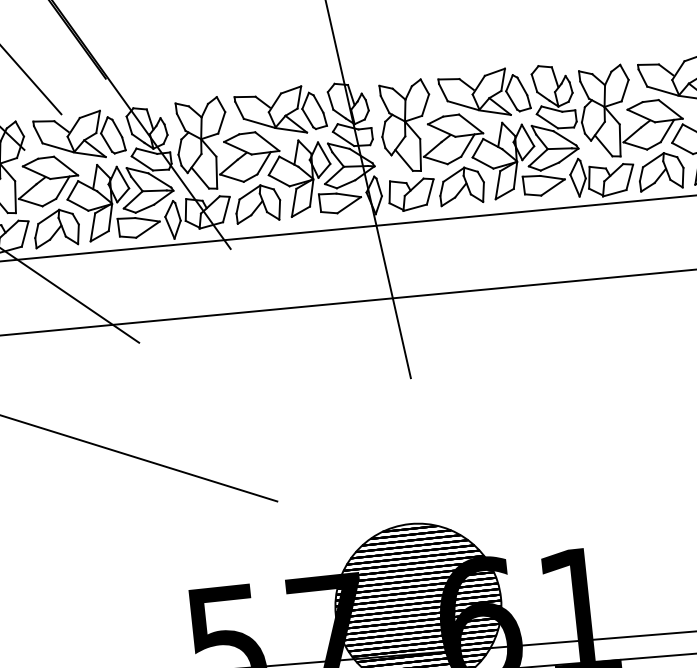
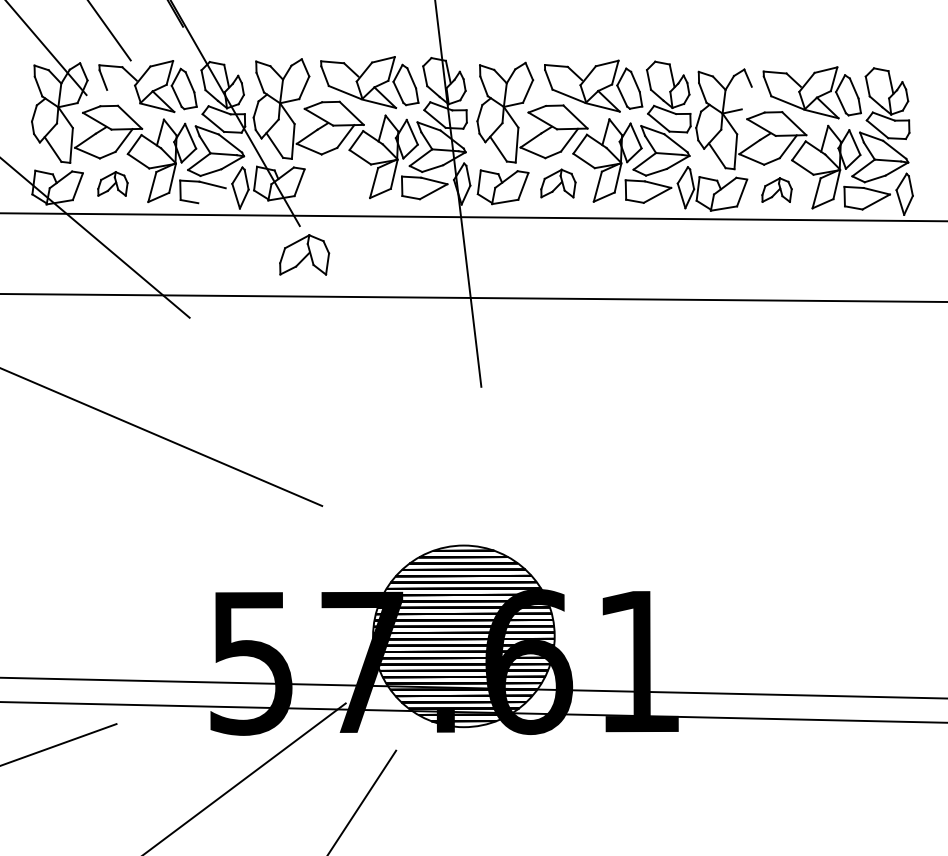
line: (624, 90) -> (746, 97), removed
line: (57, 146) -> (122, 95), removed
part: (660, 170) -> (776, 189), size x0.6
part: (461, 185) -> (558, 183), size x0.7
part: (257, 203) -> (304, 254), moved
part: (56, 227) -> (112, 183), size x0.6
line: (147, 229) -> (211, 195), removed

